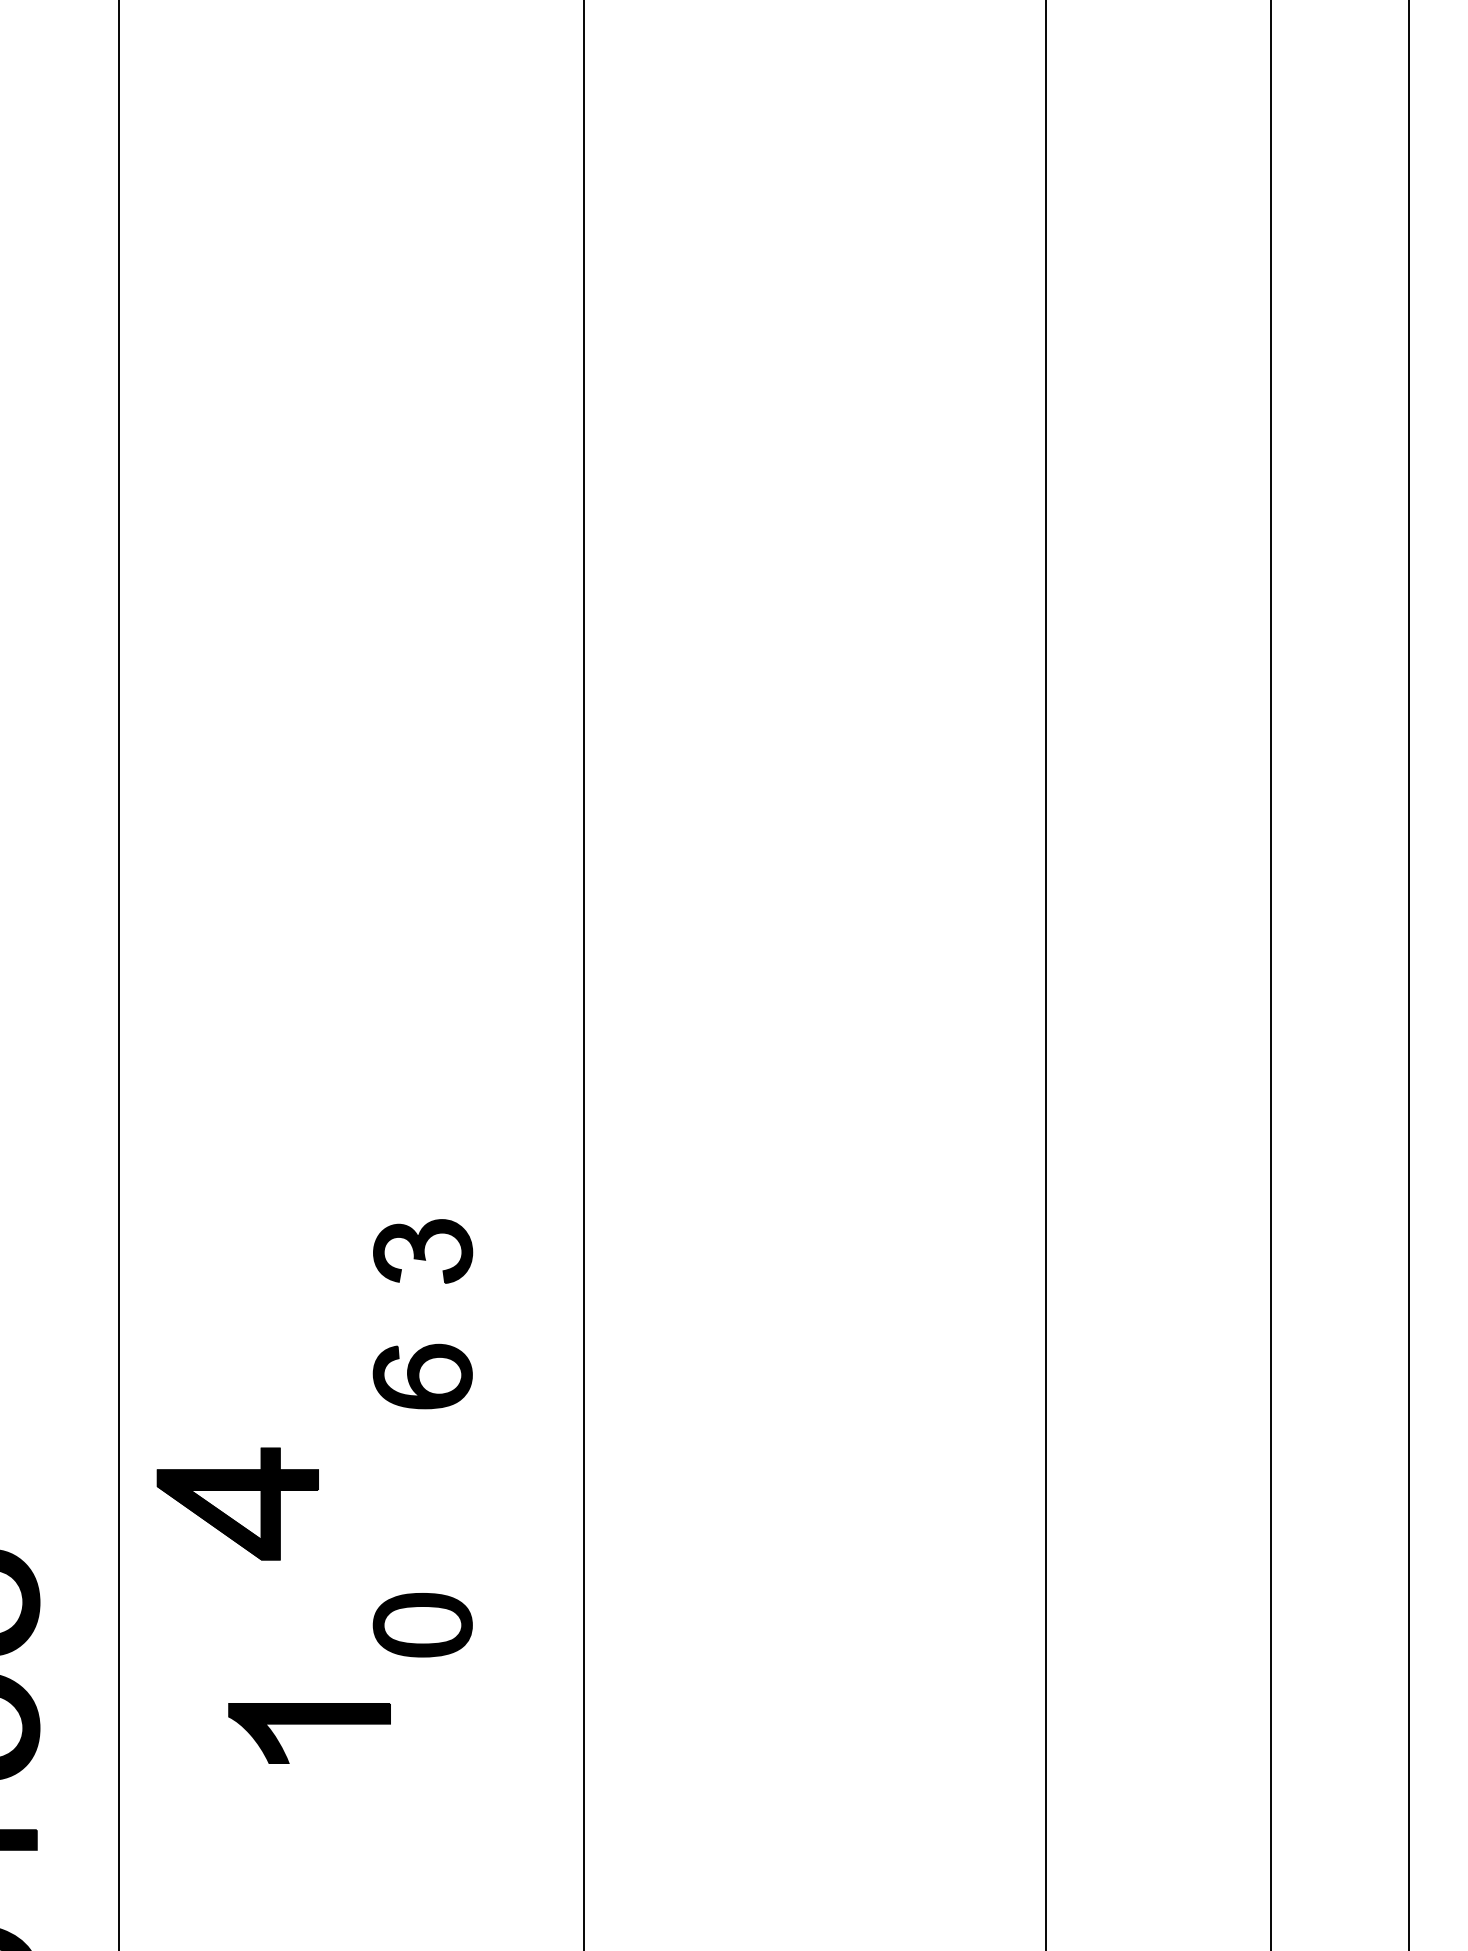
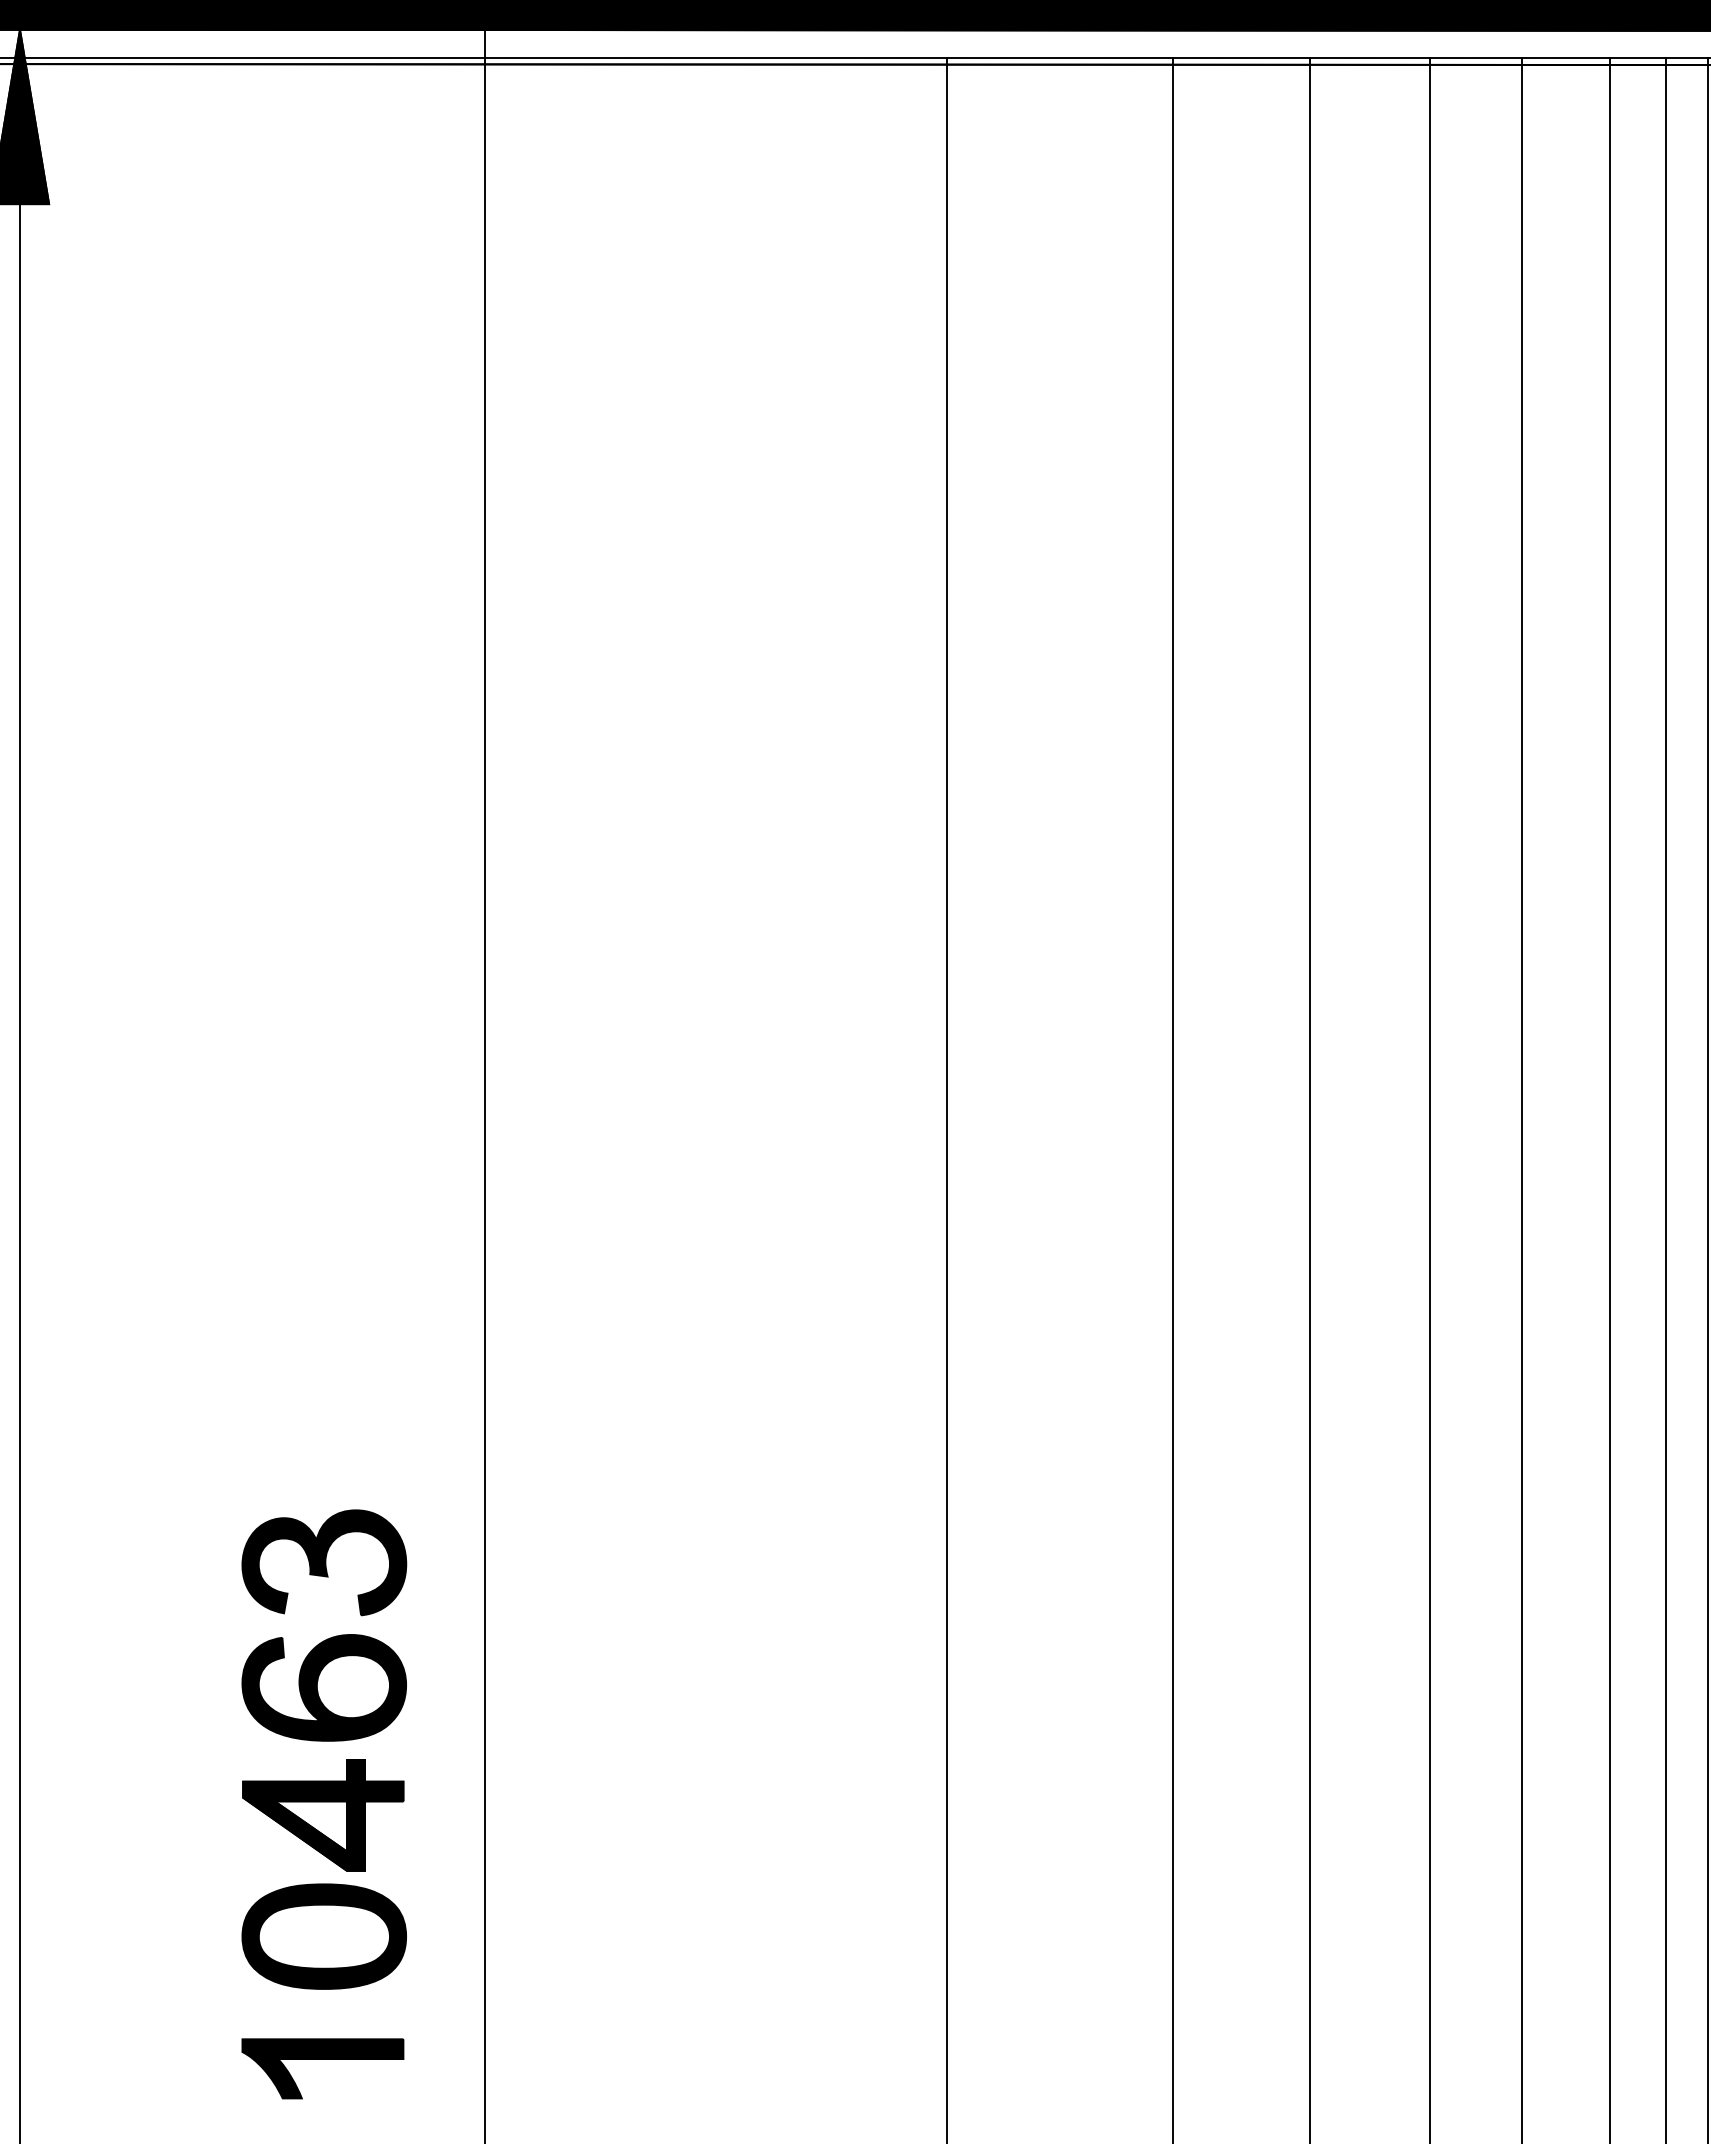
part: (423, 1251) -> (324, 1562), size x1.67
part: (422, 1376) -> (323, 1687), size x1.67
part: (238, 1504) -> (323, 1815), moved
part: (422, 1625) -> (323, 1936), size x1.67
part: (309, 1724) -> (322, 2059), moved

